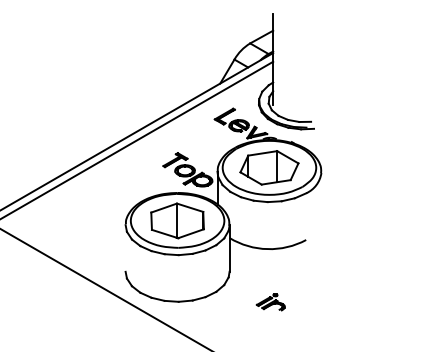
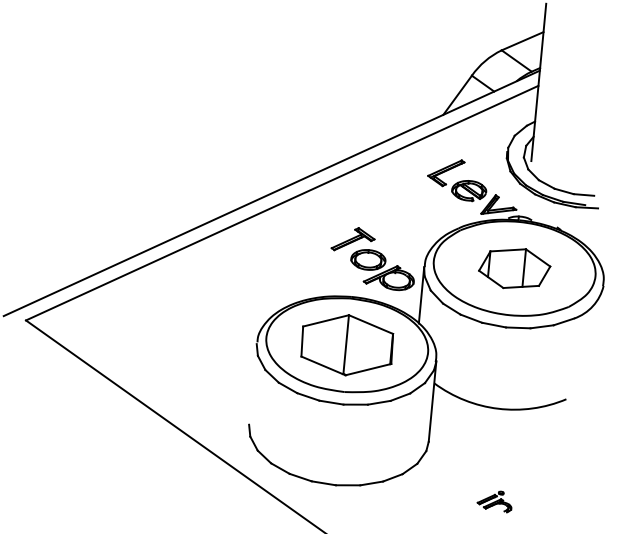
part: (269, 167) -> (514, 267), size x0.7
part: (270, 302) -> (494, 501), size x0.7

